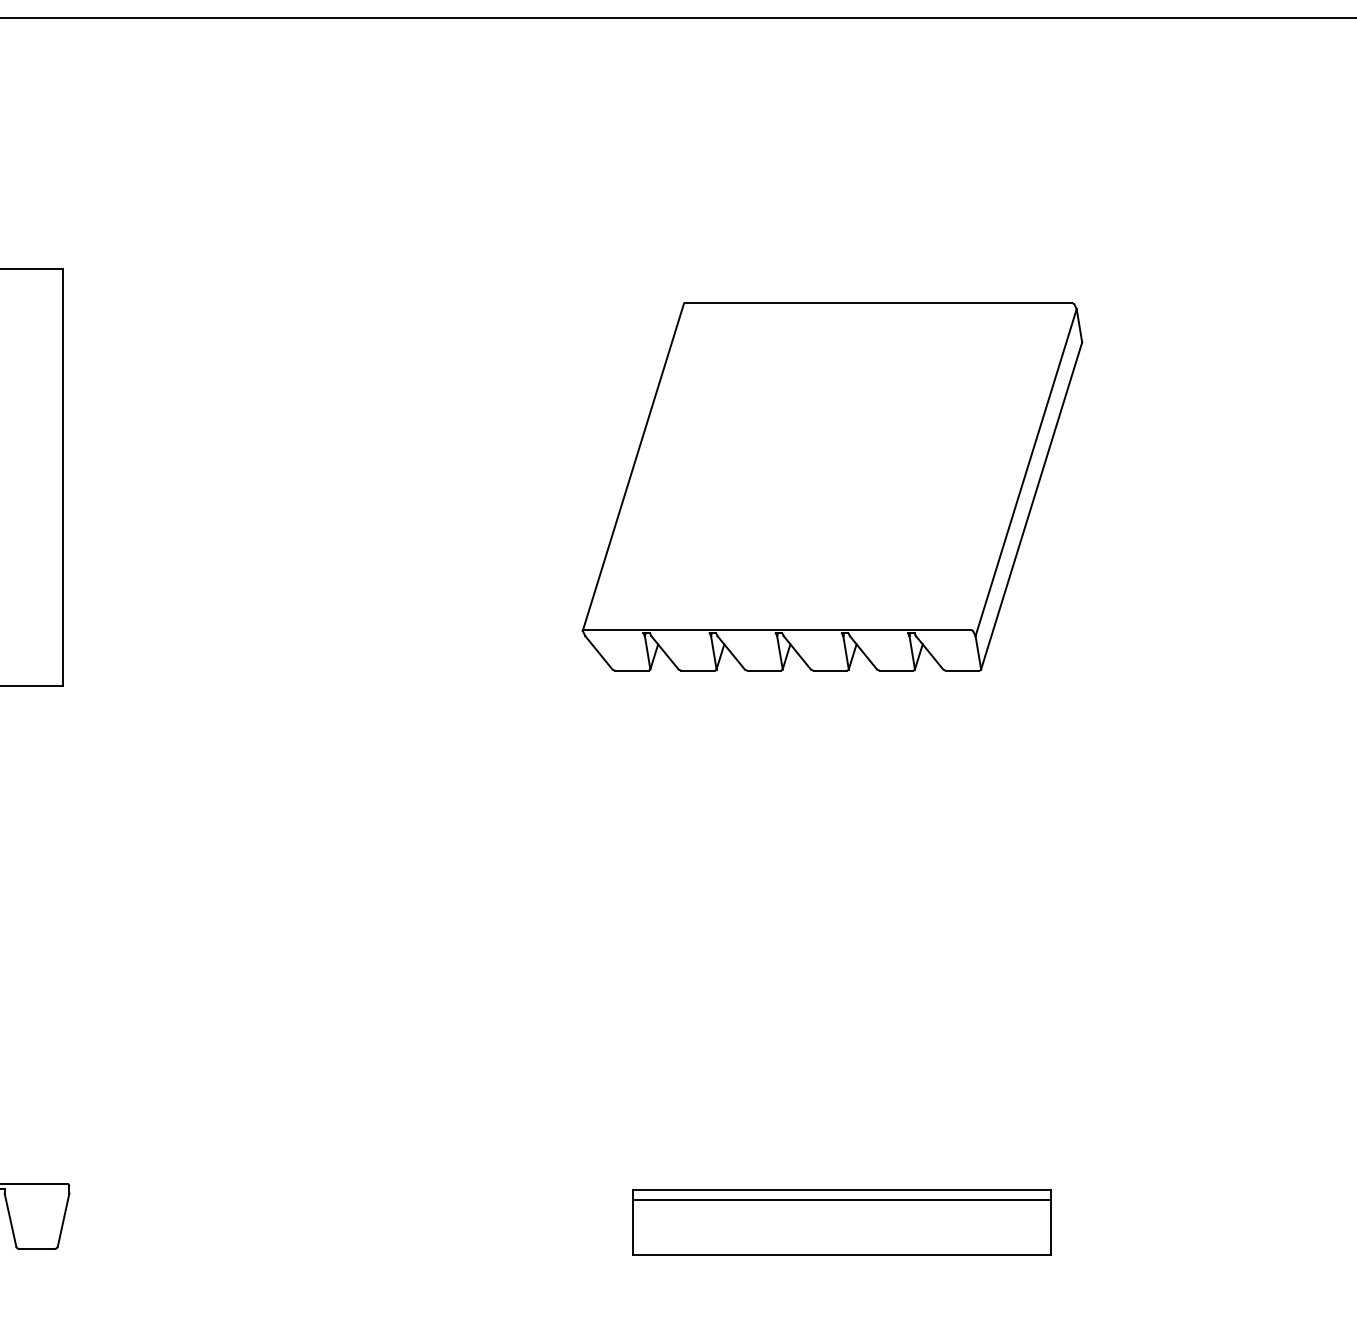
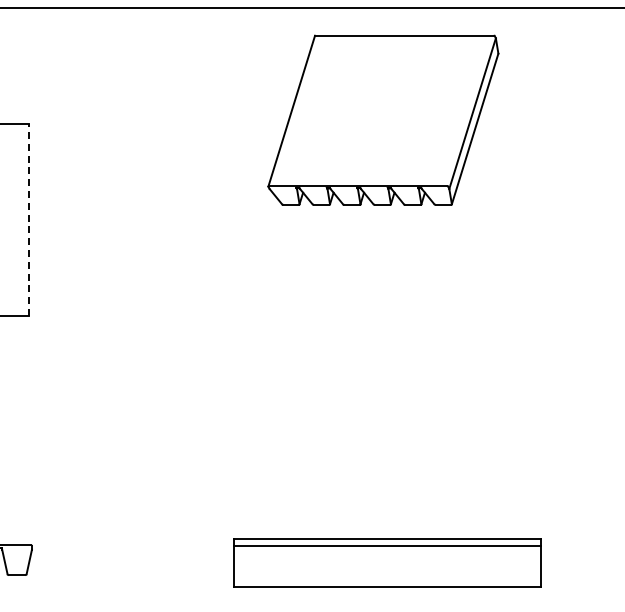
line: (63, 476) -> (29, 219), solid -> dashed
part: (832, 485) -> (383, 119), moved
part: (841, 1221) -> (387, 562), size x1.6

